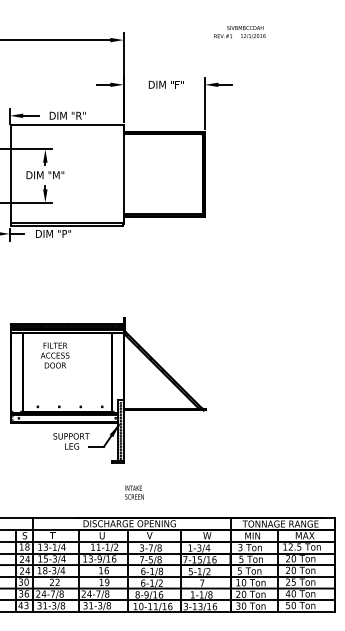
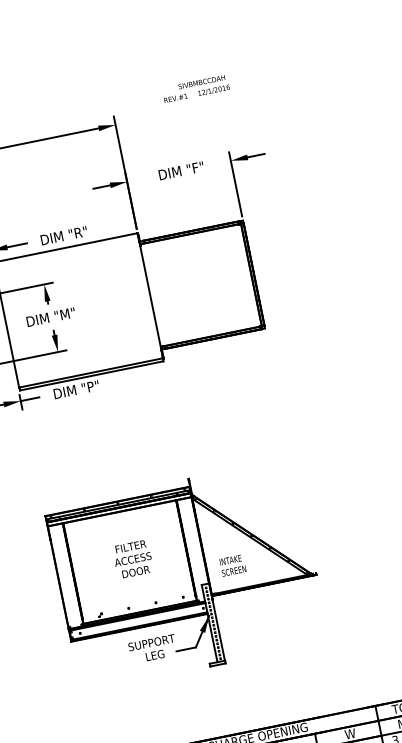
text: (239, 32) -> (195, 89), moved
text: (54, 355) -> (132, 559), moved
text: (134, 492) -> (232, 565), moved

